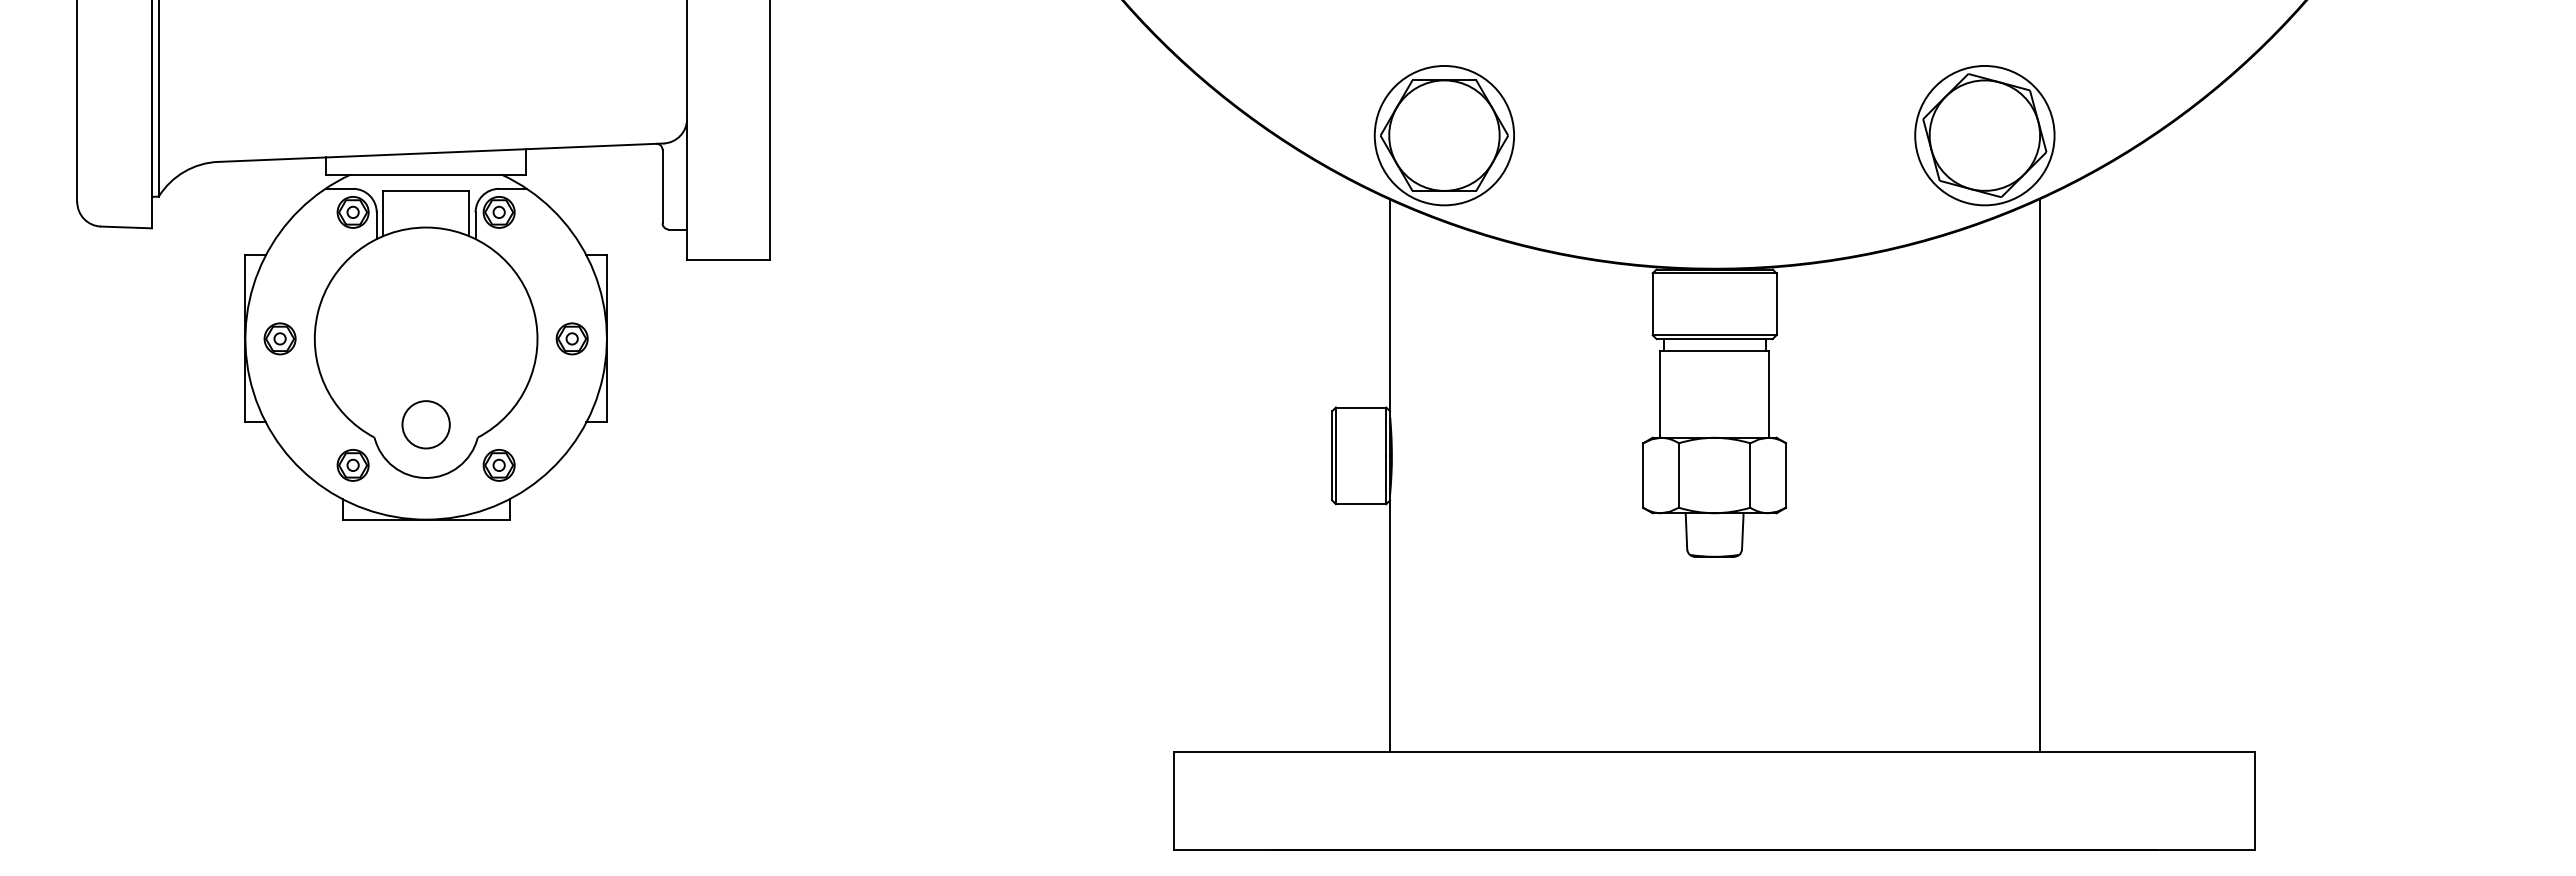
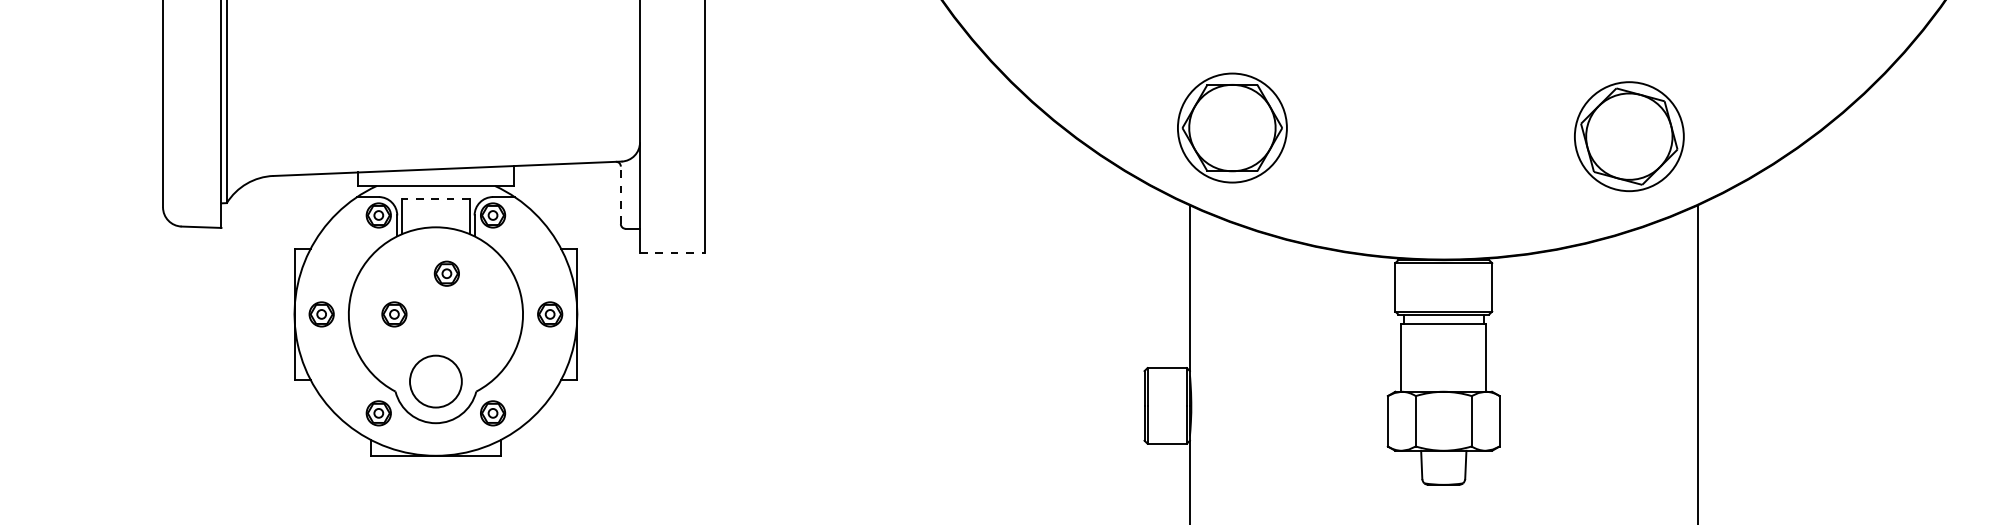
part: (1443, 135) -> (1231, 127), moved
part: (1984, 135) -> (1629, 136), moved
line: (662, 186) -> (620, 195), solid -> dashed
line: (425, 190) -> (435, 198), solid -> dashed
line: (729, 260) -> (673, 253), solid -> dashed
part: (439, 286) -> (446, 273), added
part: (372, 338) -> (393, 314), added
circle: (425, 424) -> (435, 381), size x1.4

